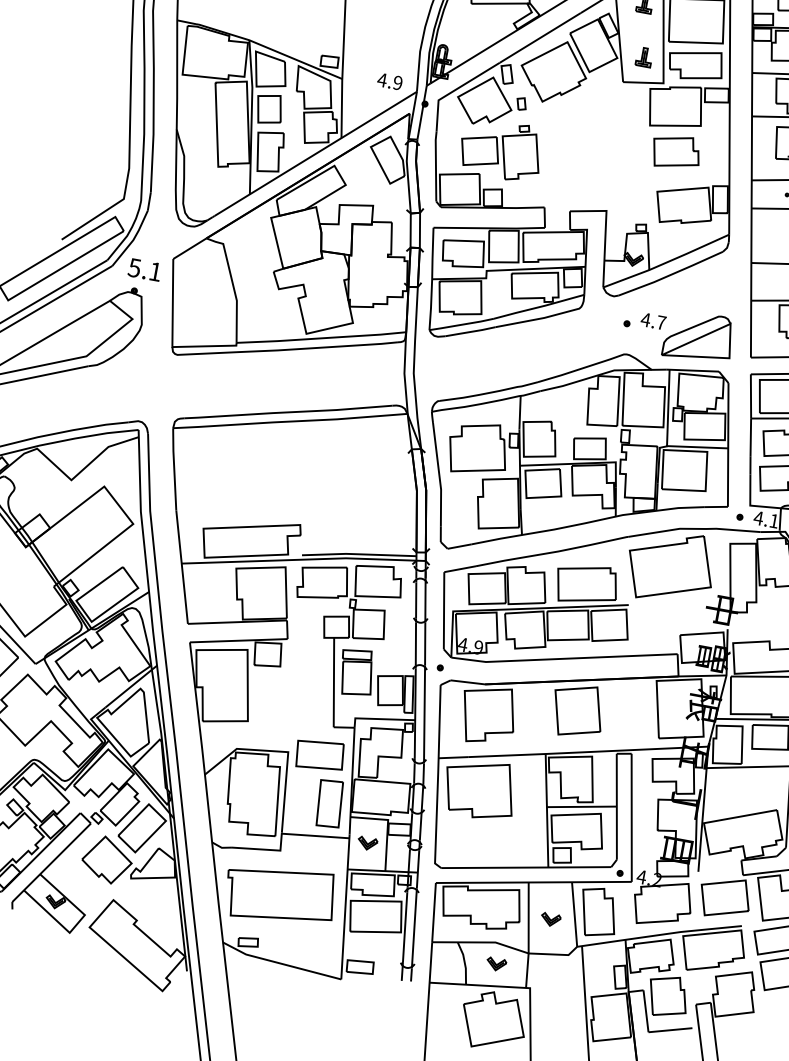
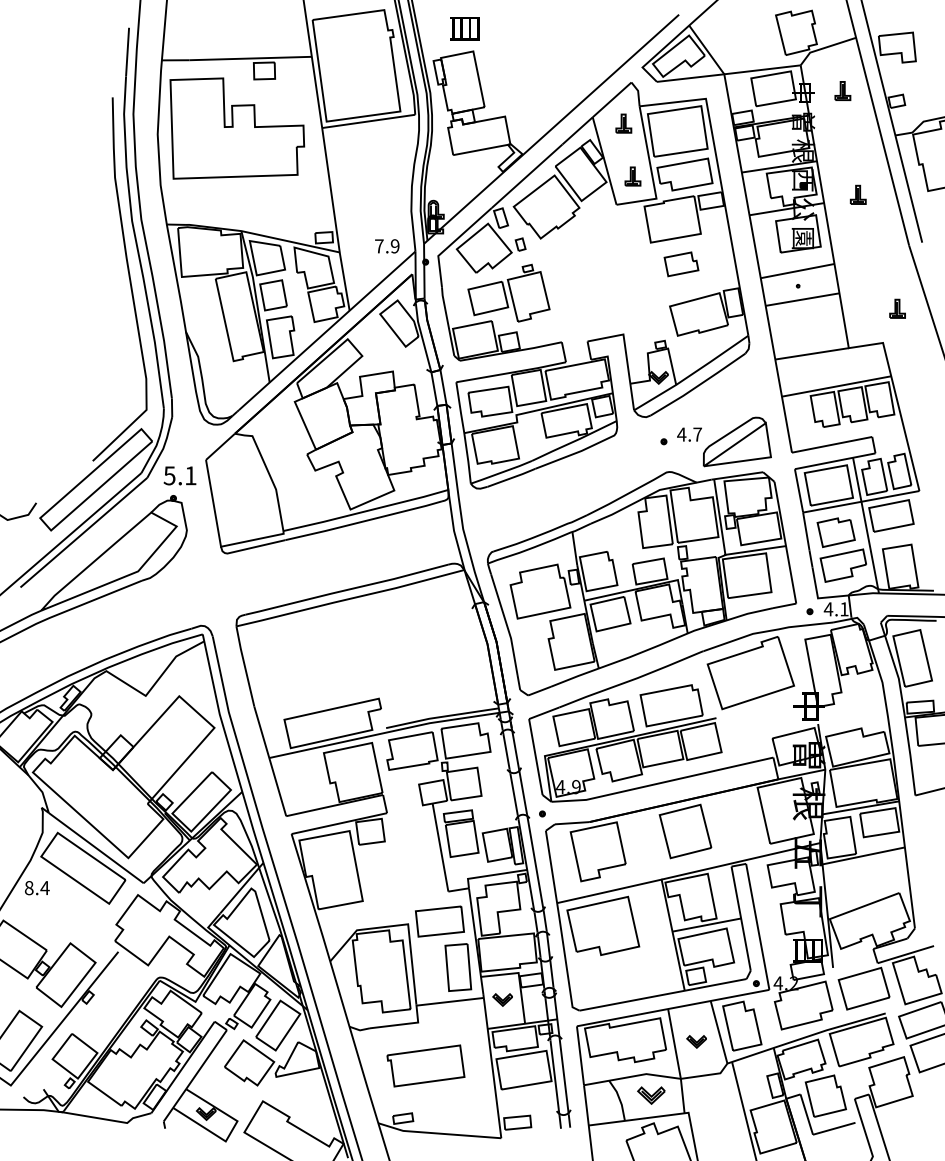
text: (382, 80) -> (379, 246), 4.9 -> 7.9
part: (676, 152) -> (681, 264), size x0.7
part: (279, 894) -> (425, 1065), size x0.7
part: (495, 964) -> (650, 1095), size x1.4

